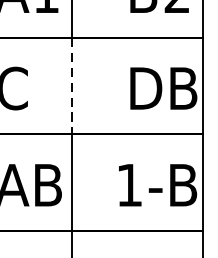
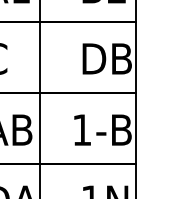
line: (71, 86) -> (39, 57), dashed -> solid

